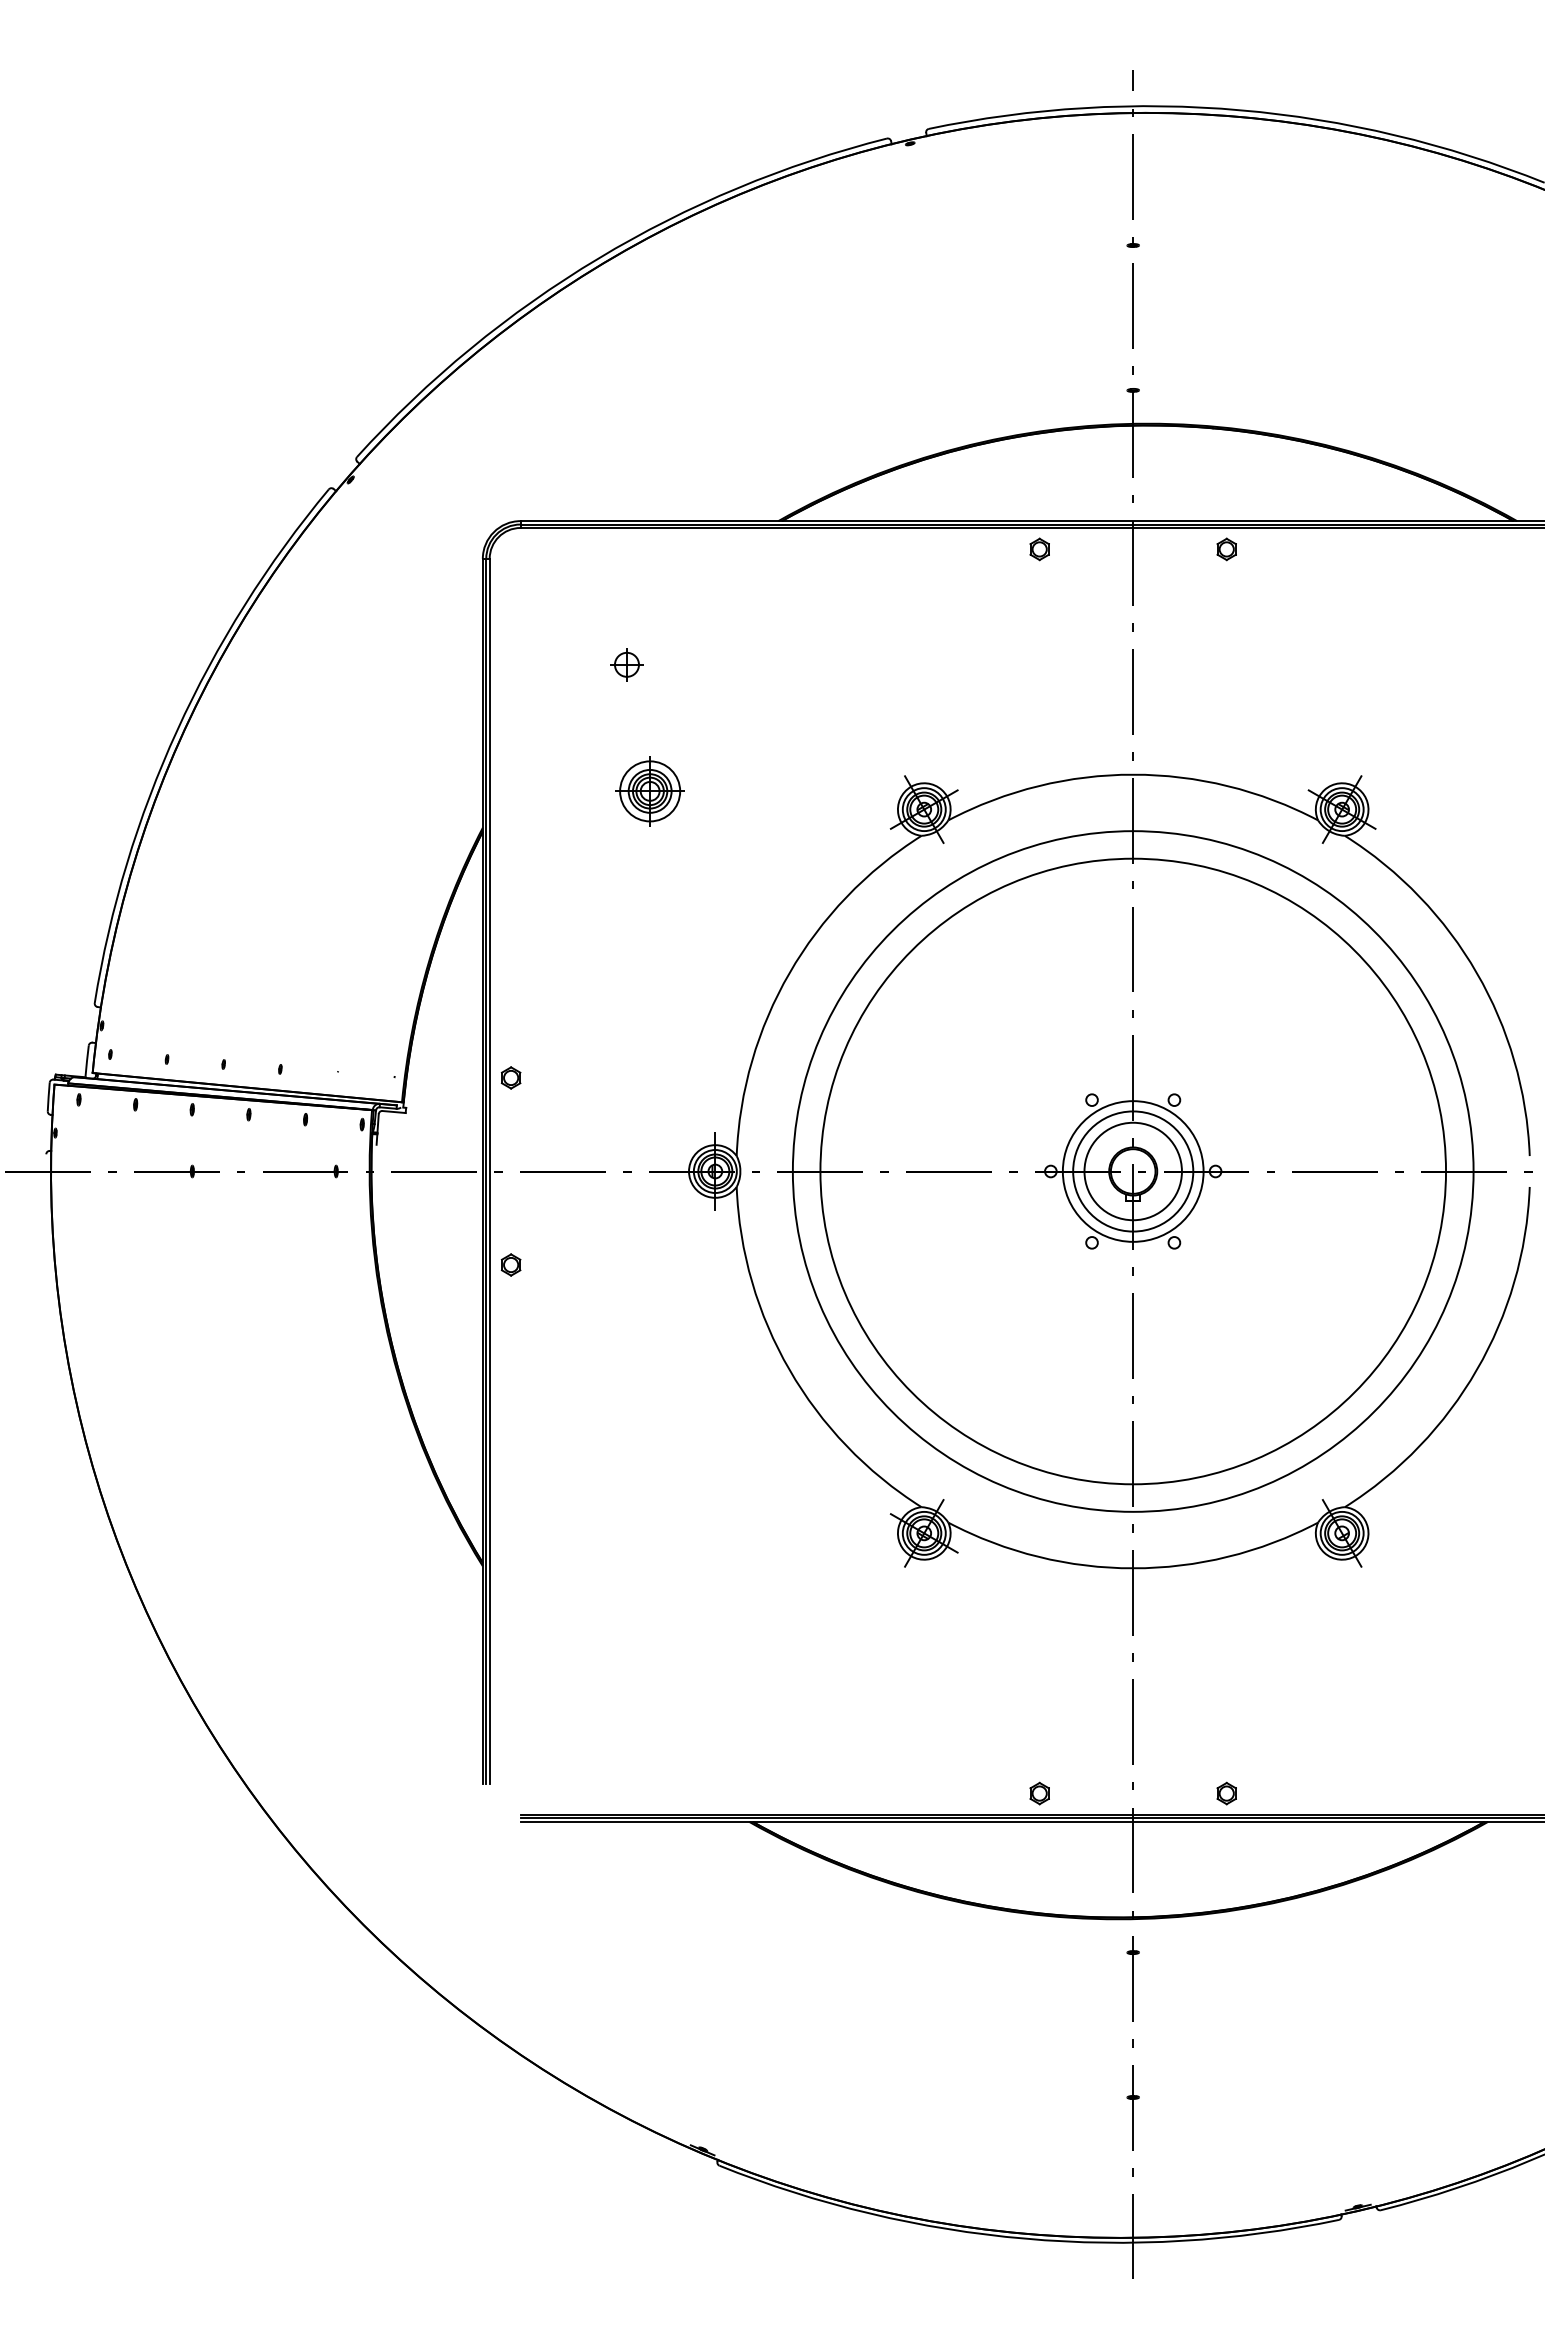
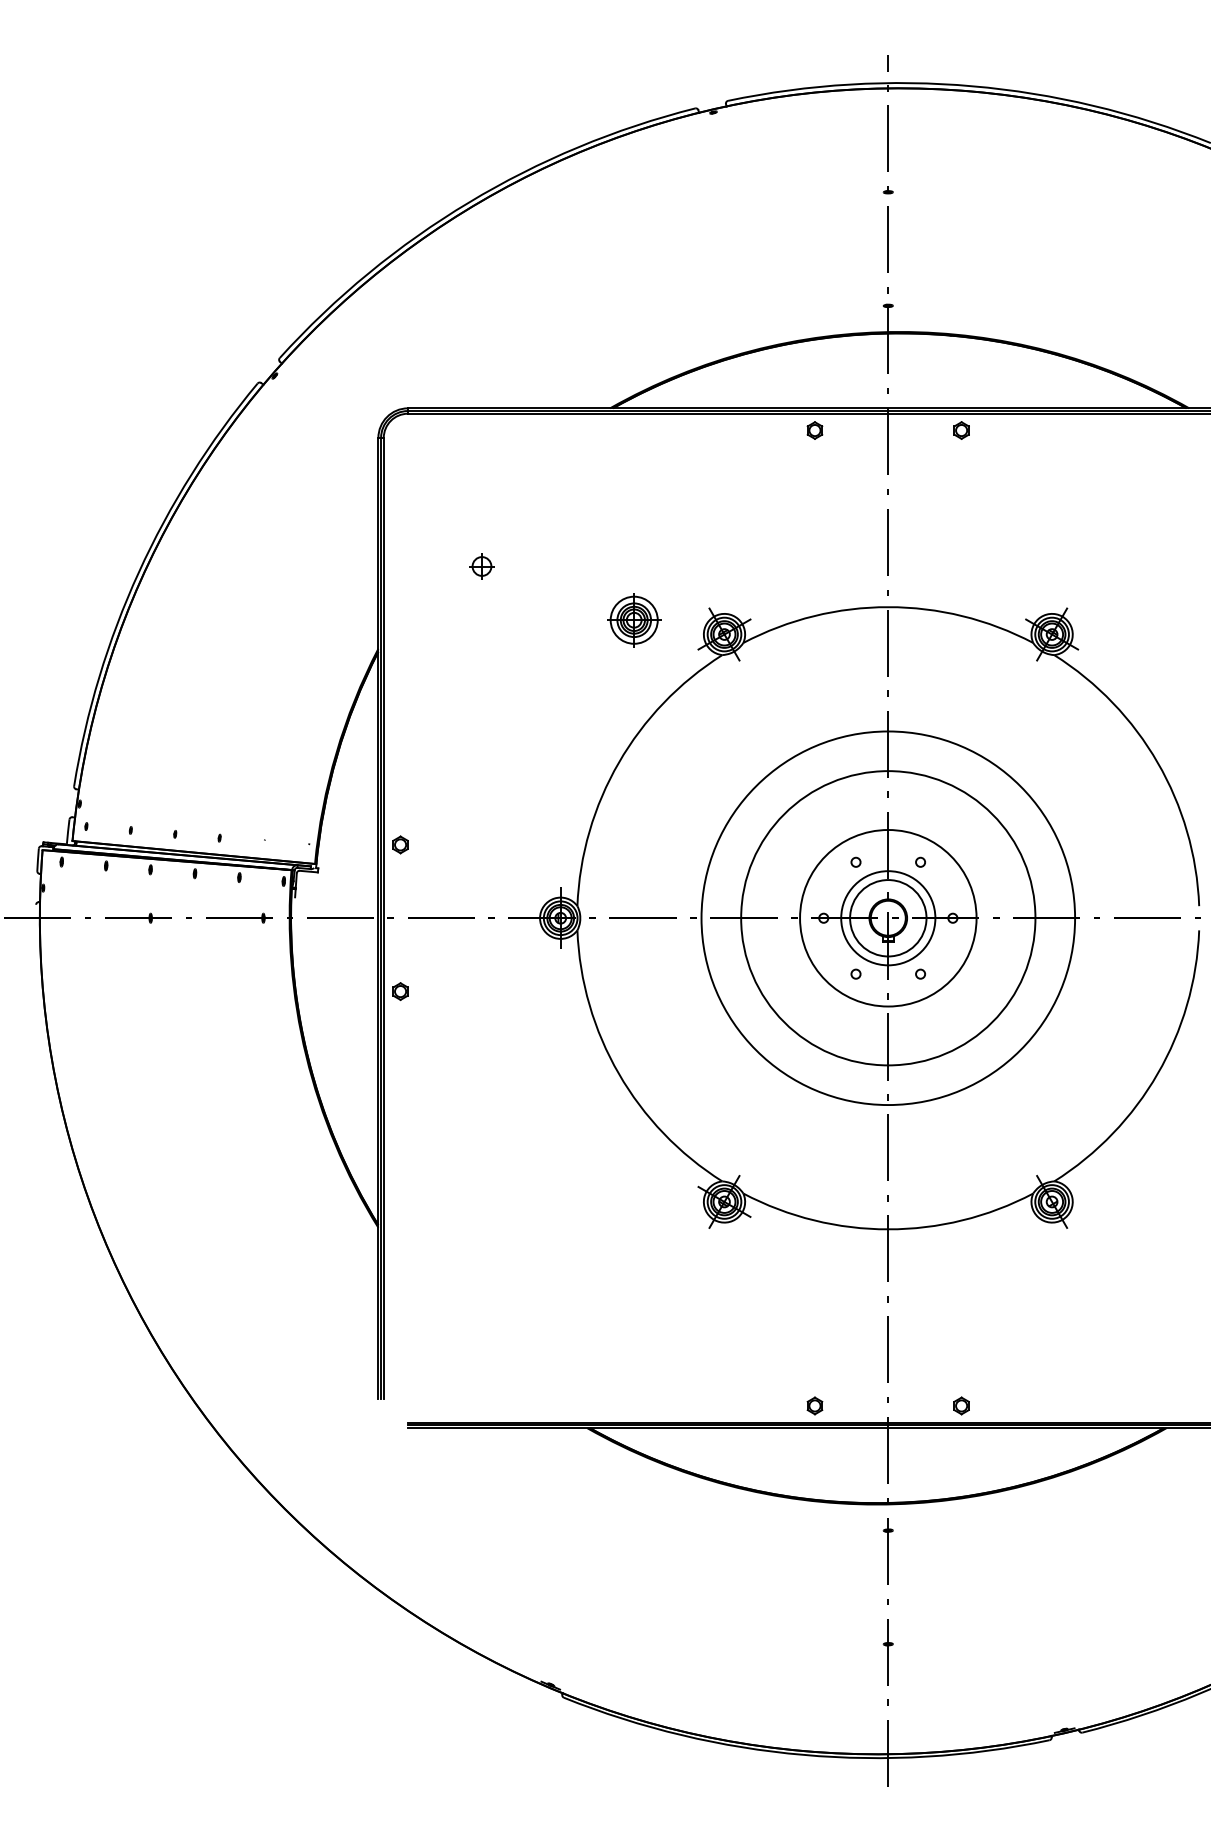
part: (626, 664) -> (481, 566), moved
part: (649, 791) -> (633, 620), moved
circle: (1132, 1171) -> (887, 918), size x0.7
circle: (1132, 1171) -> (887, 918), size x1.6
circle: (1133, 1171) -> (888, 918), size x0.6

